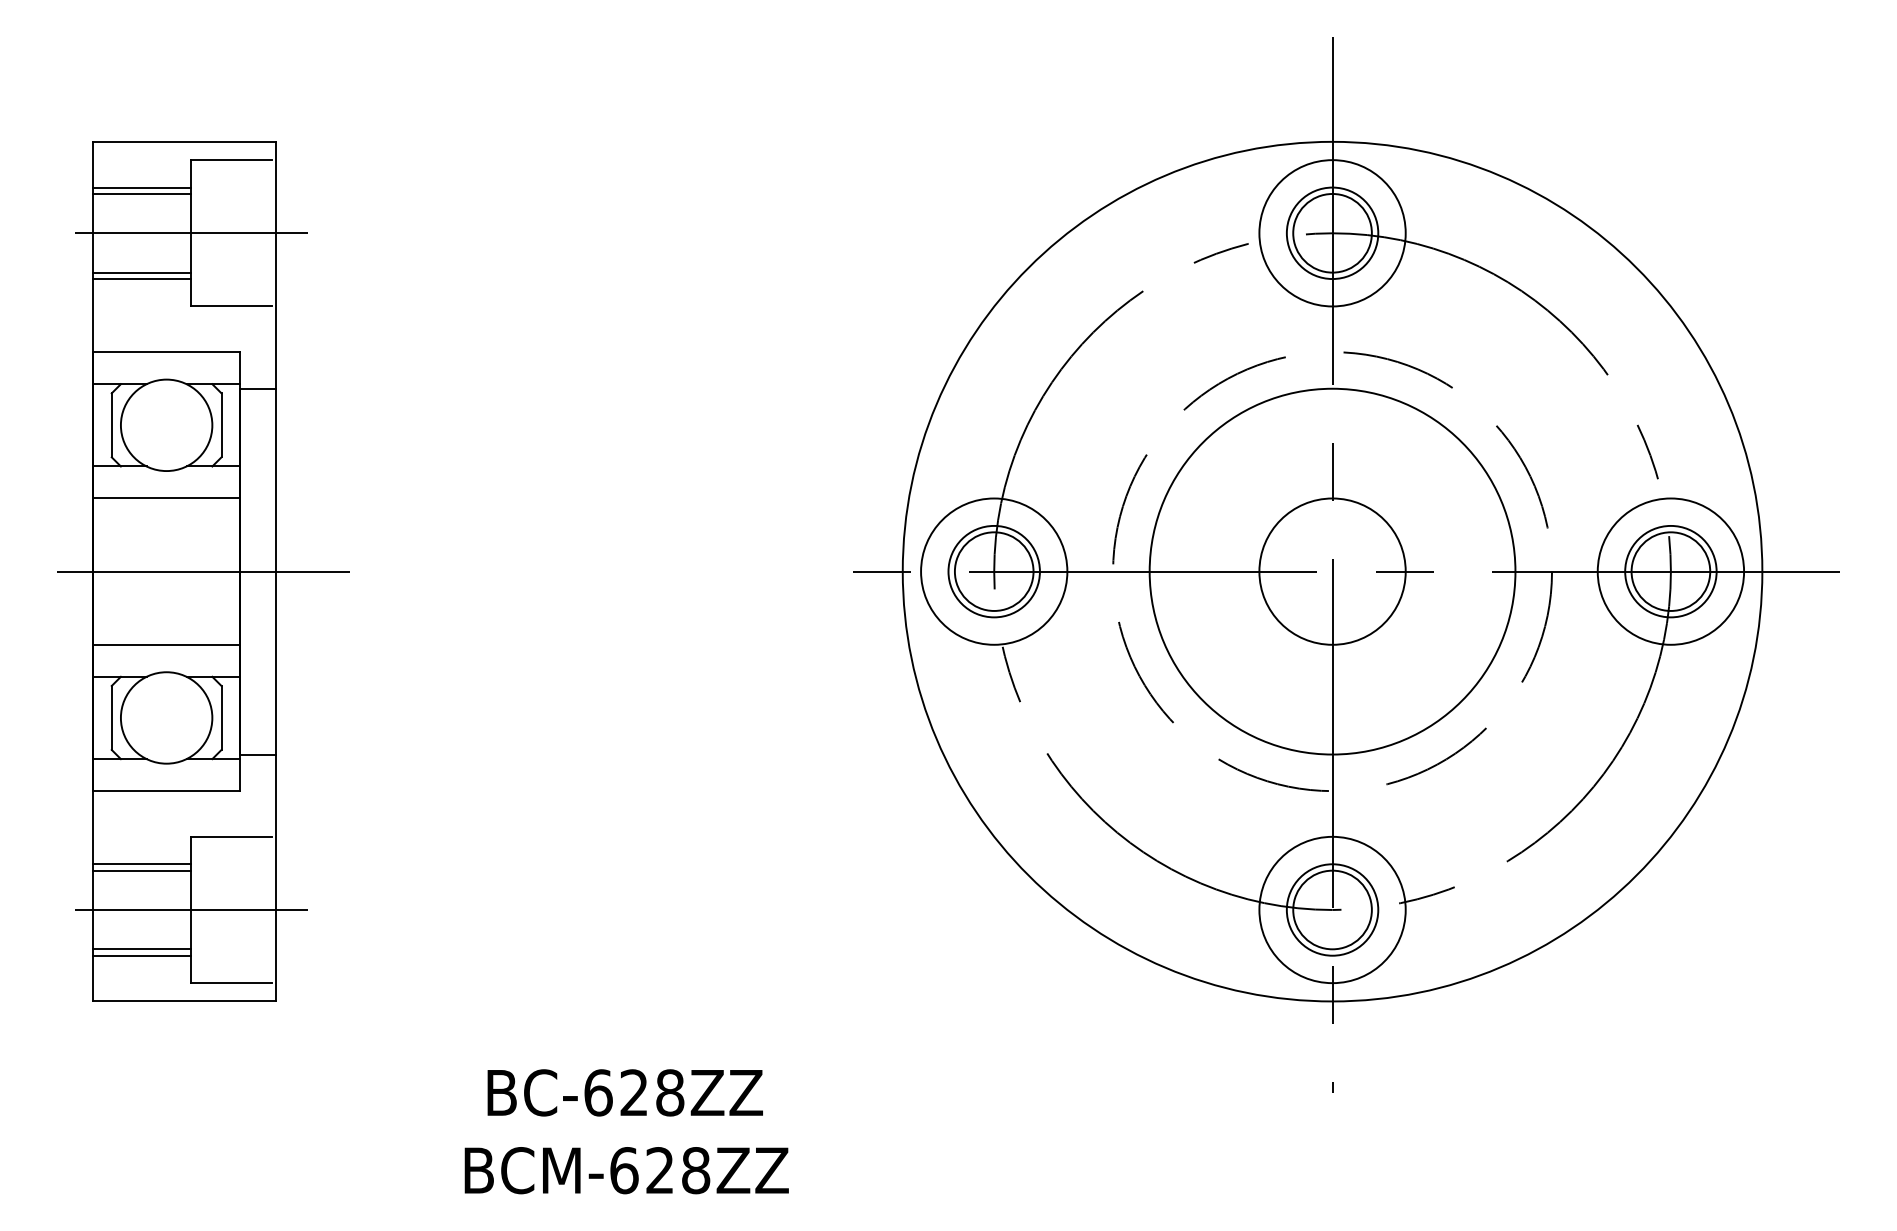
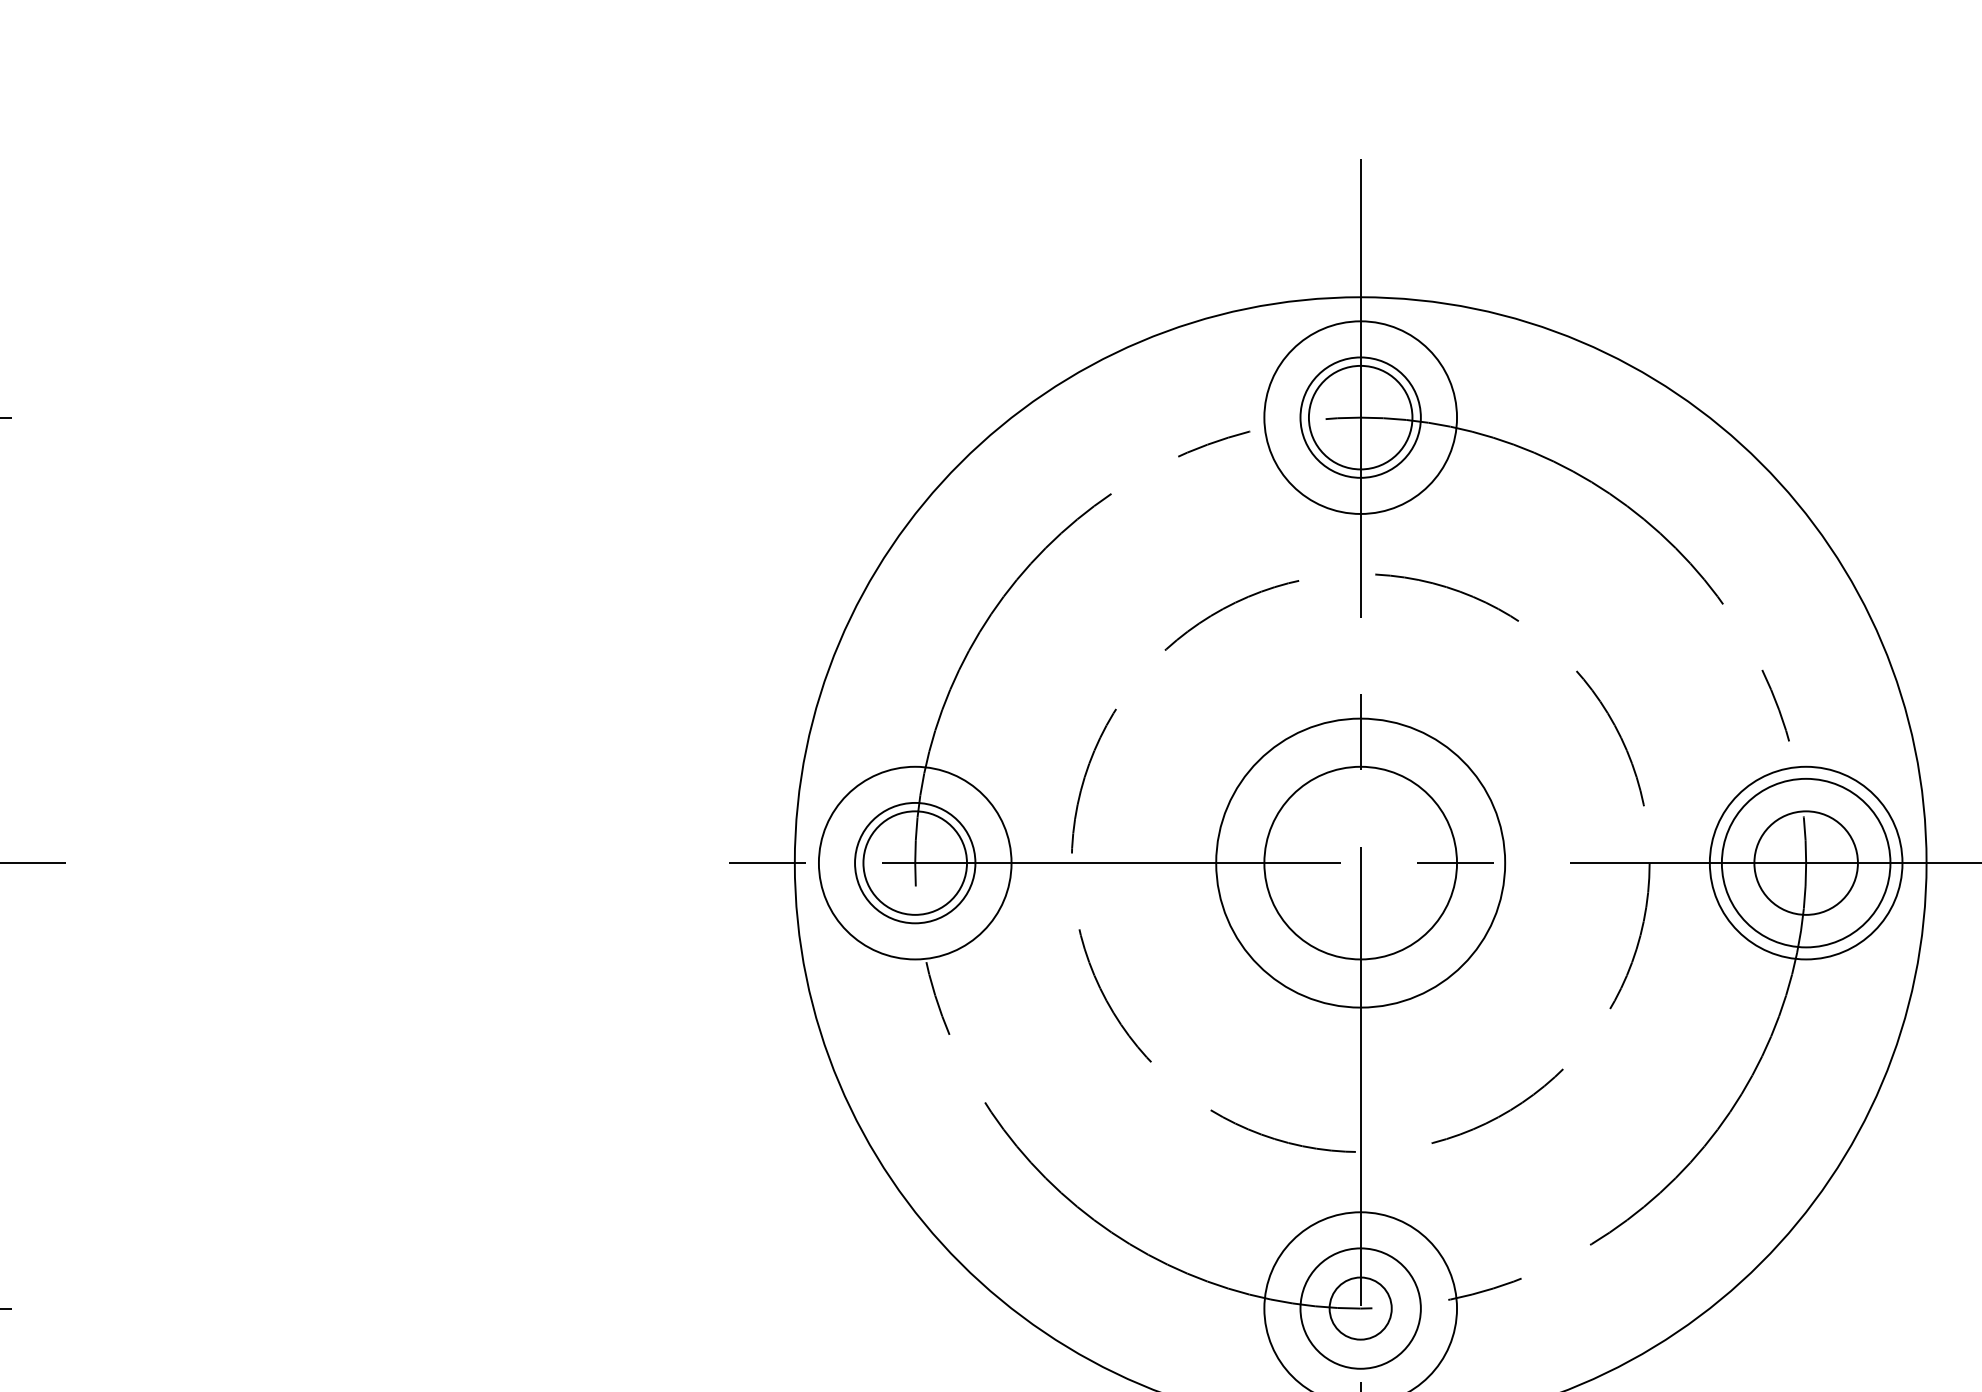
circle: (1332, 571) -> (1360, 862), size x0.6
circle: (1670, 571) -> (1805, 862), size x1.4
circle: (1332, 909) -> (1360, 1307), size x0.6

